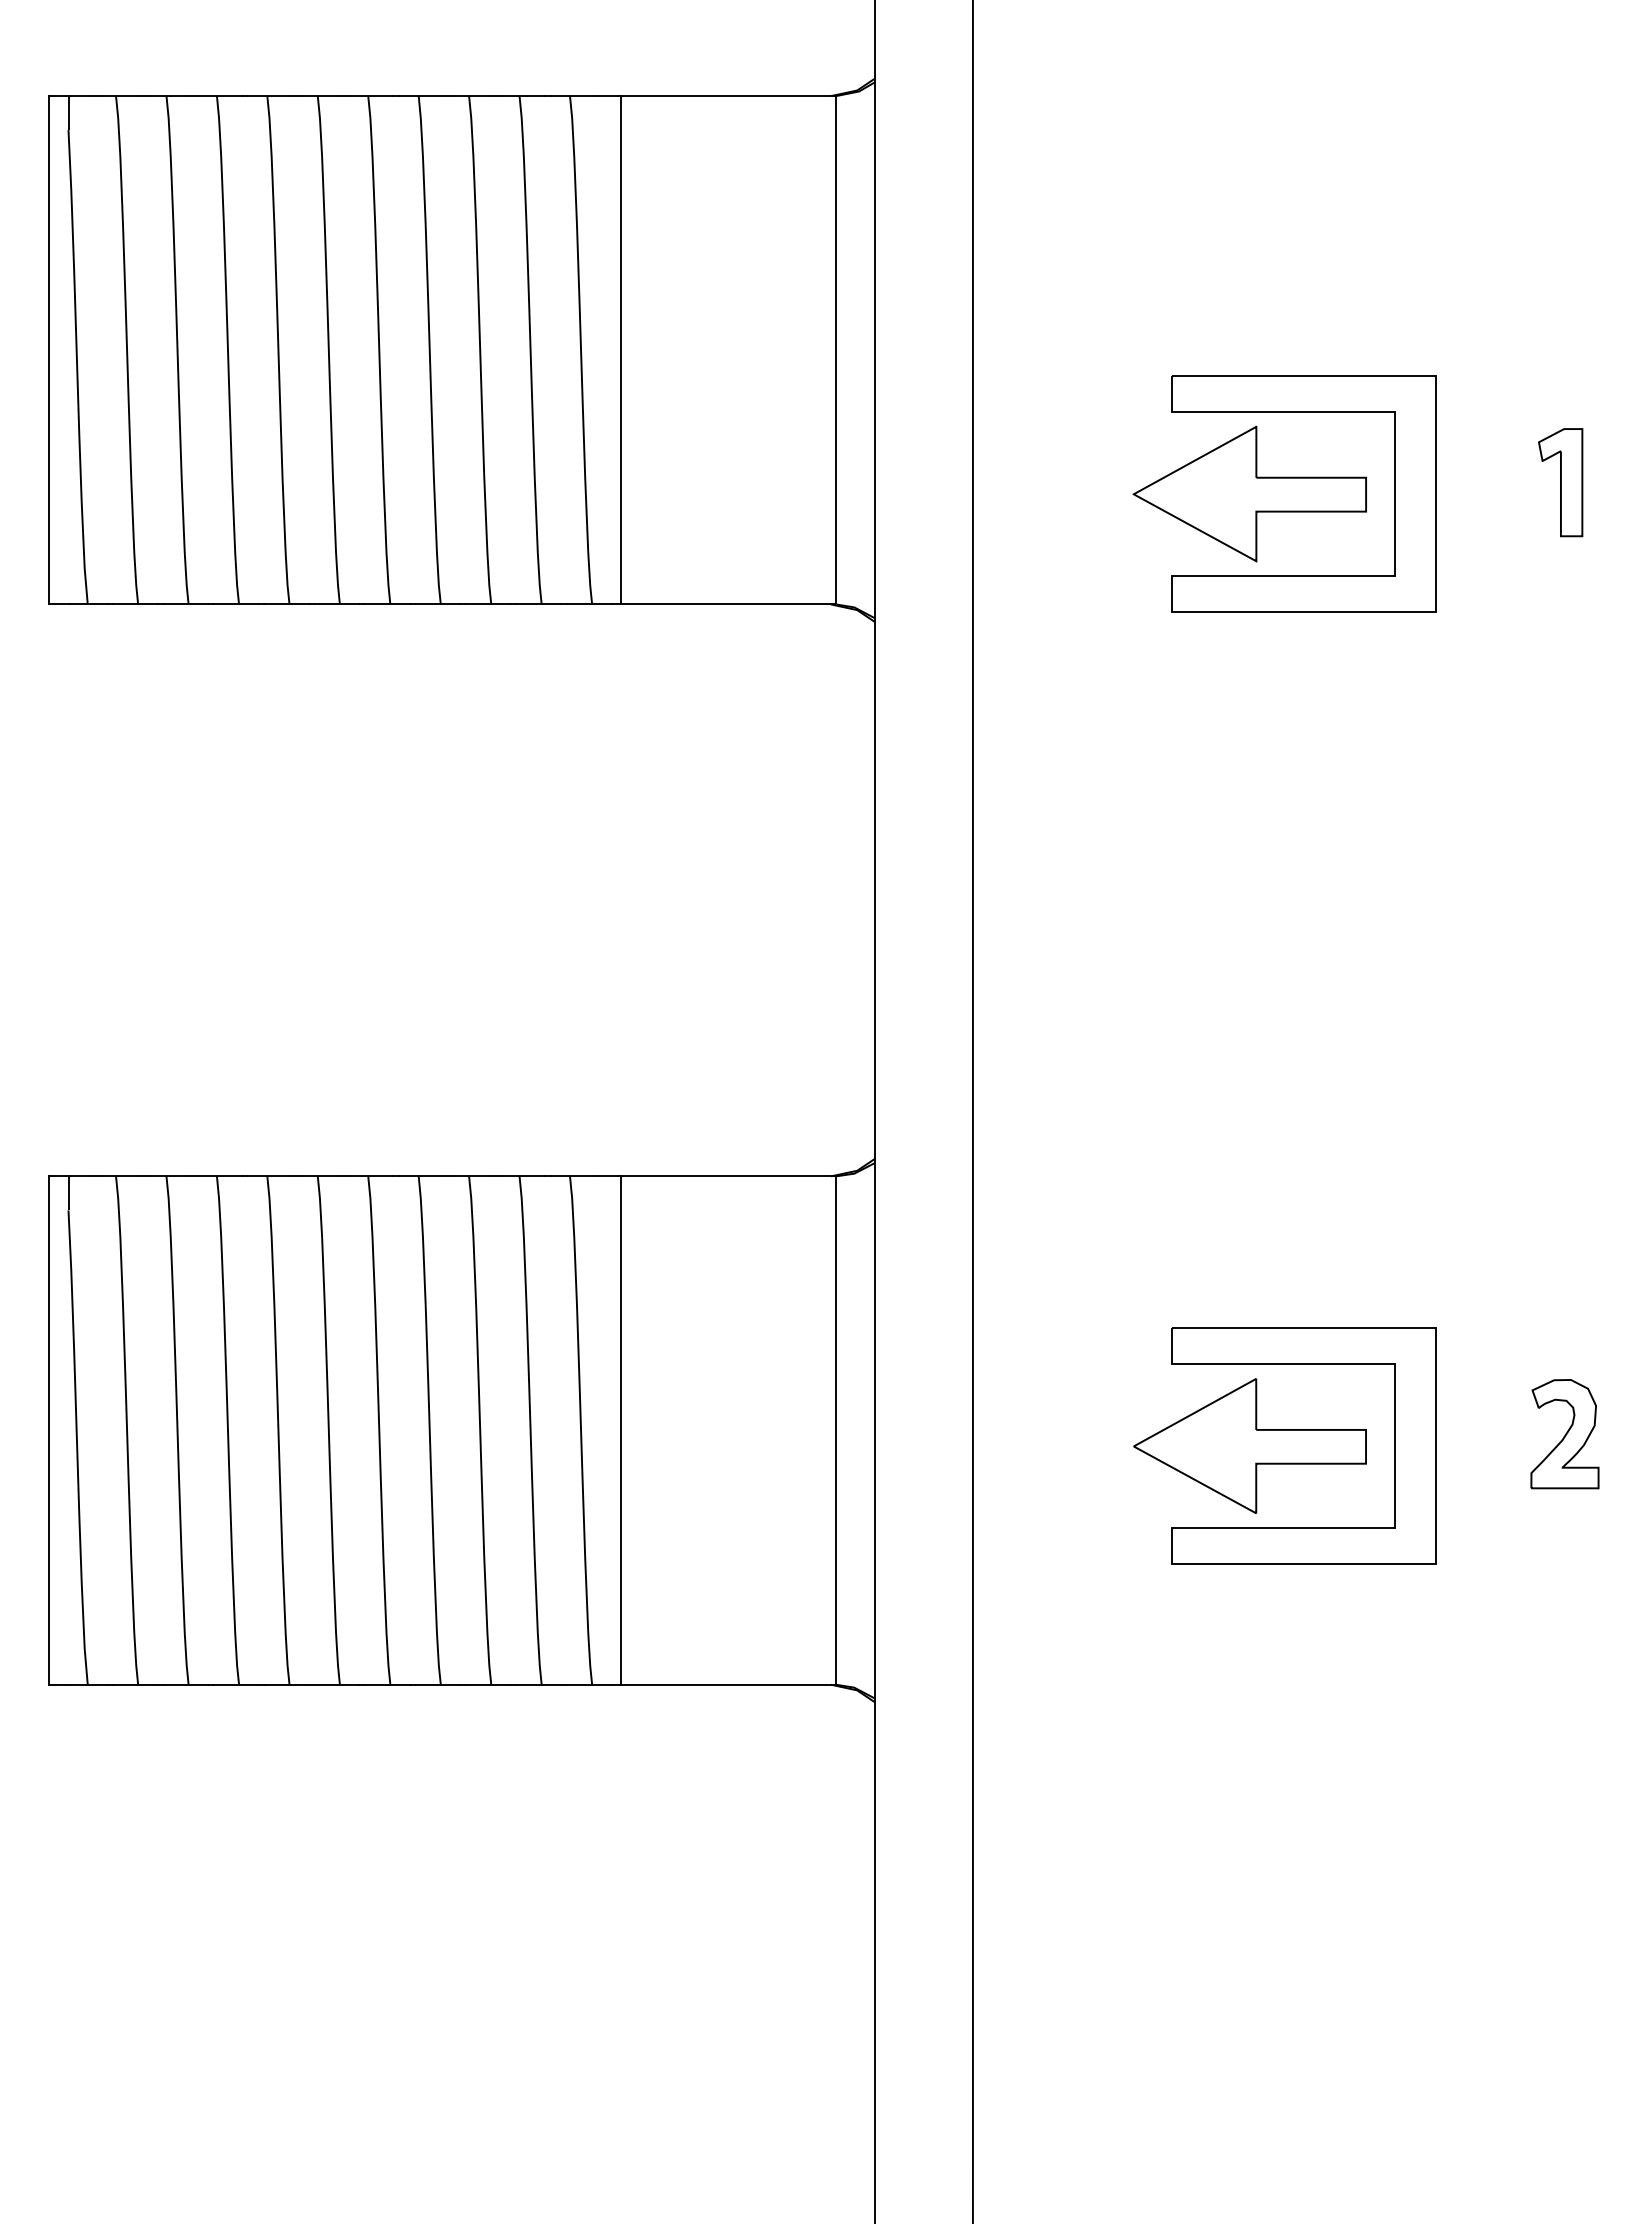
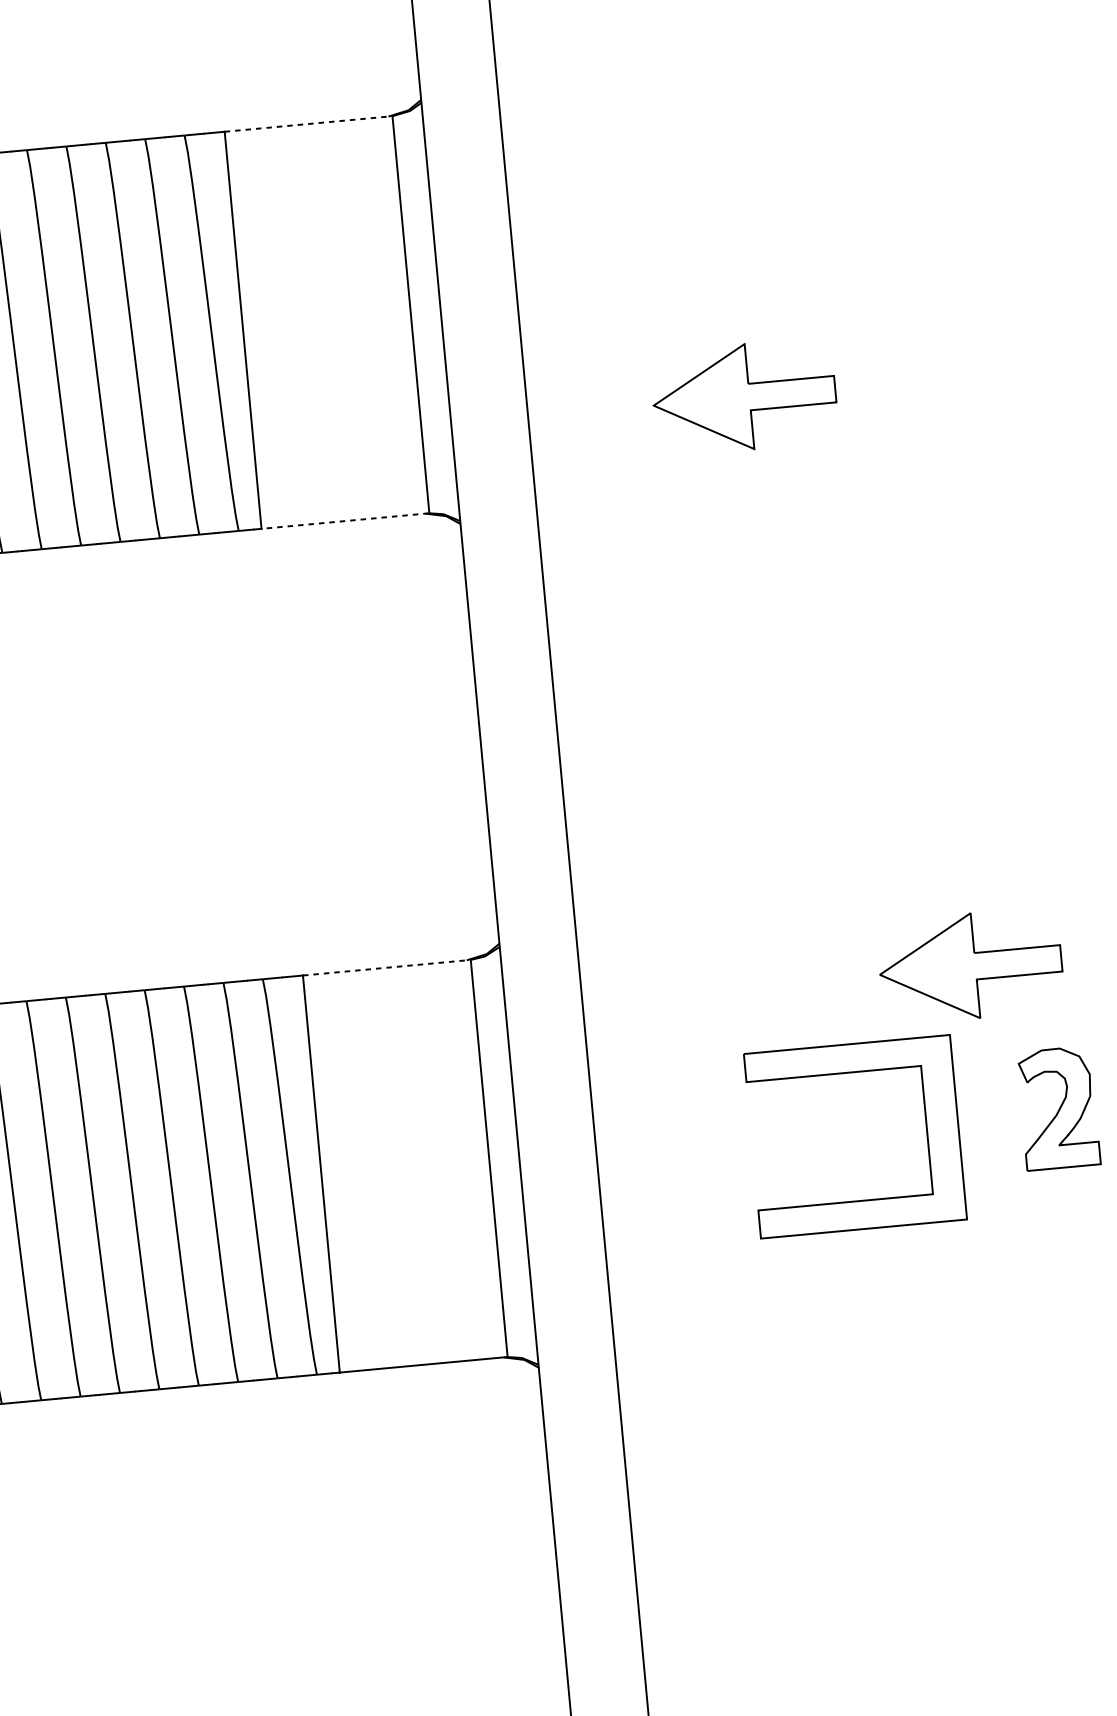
line: (728, 96) -> (308, 124), solid -> dashed
part: (1303, 412) -> (780, 329), removed
part: (1560, 482) -> (986, 365), removed
line: (728, 604) -> (345, 521), solid -> dashed
line: (728, 1176) -> (386, 967), solid -> dashed
part: (1564, 1434) -> (1058, 1108), size x1.4
part: (1249, 1445) -> (970, 965), moved

